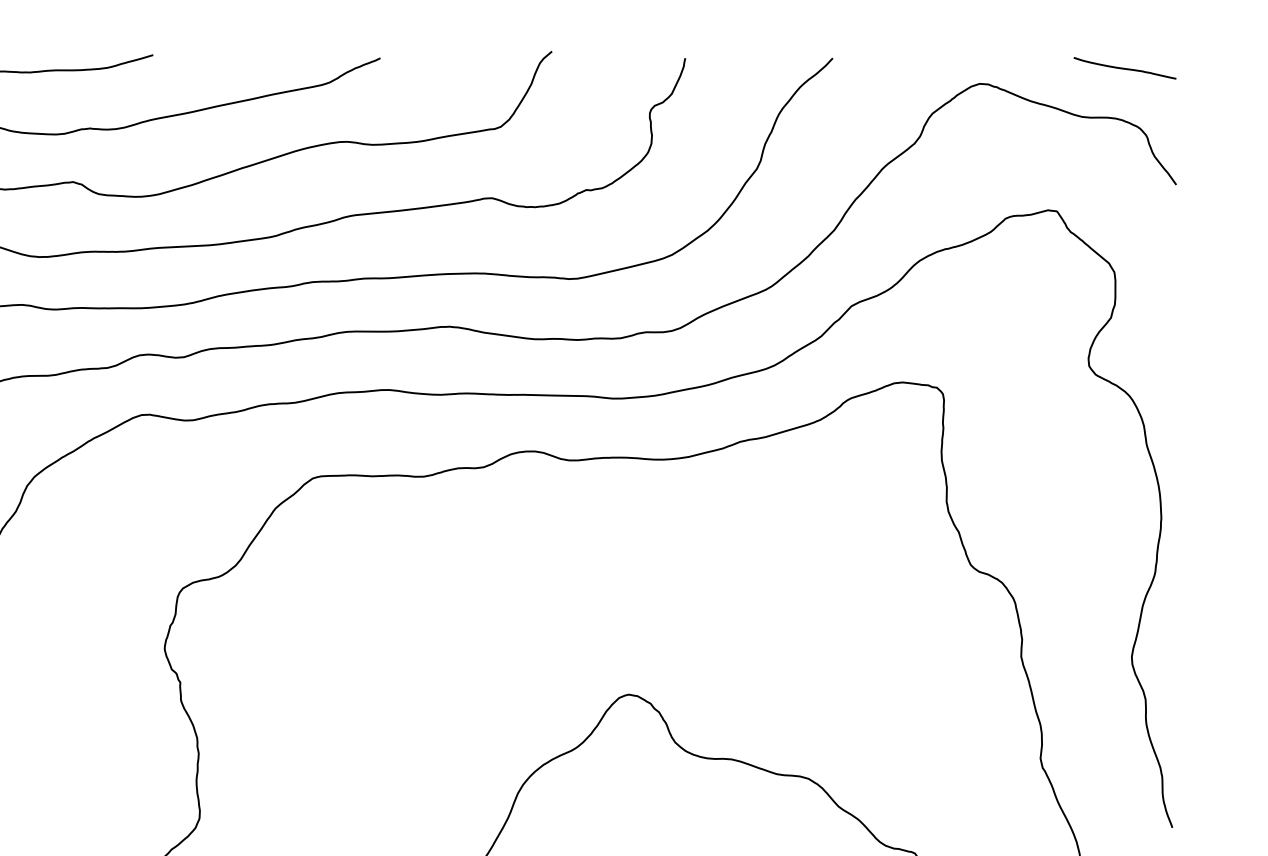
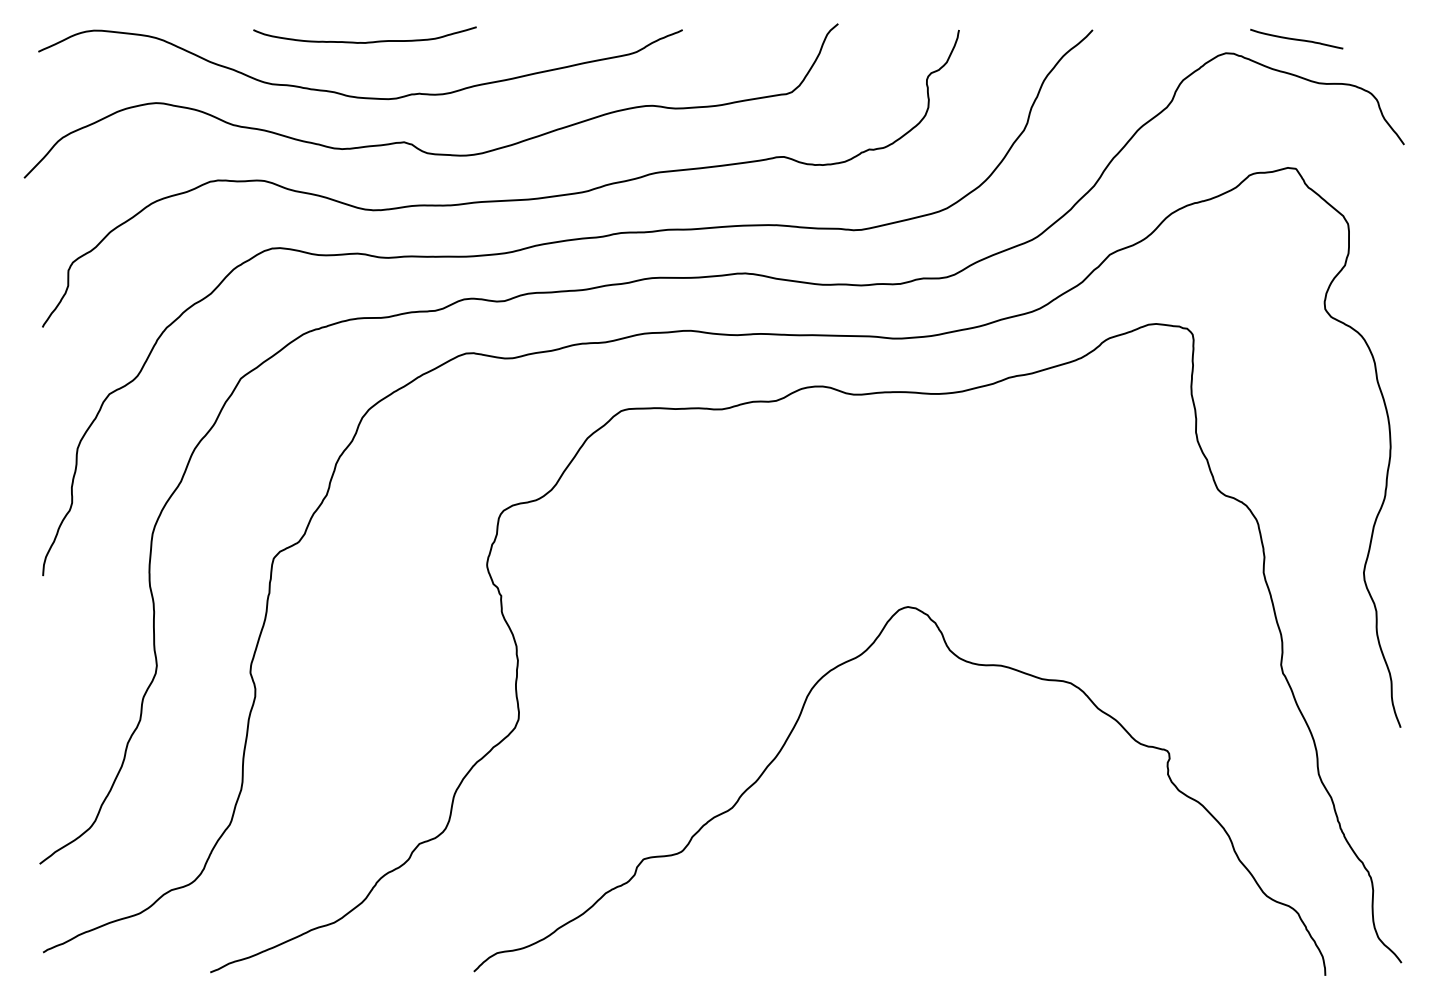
curve: (1124, 67) -> (1296, 38), moved

